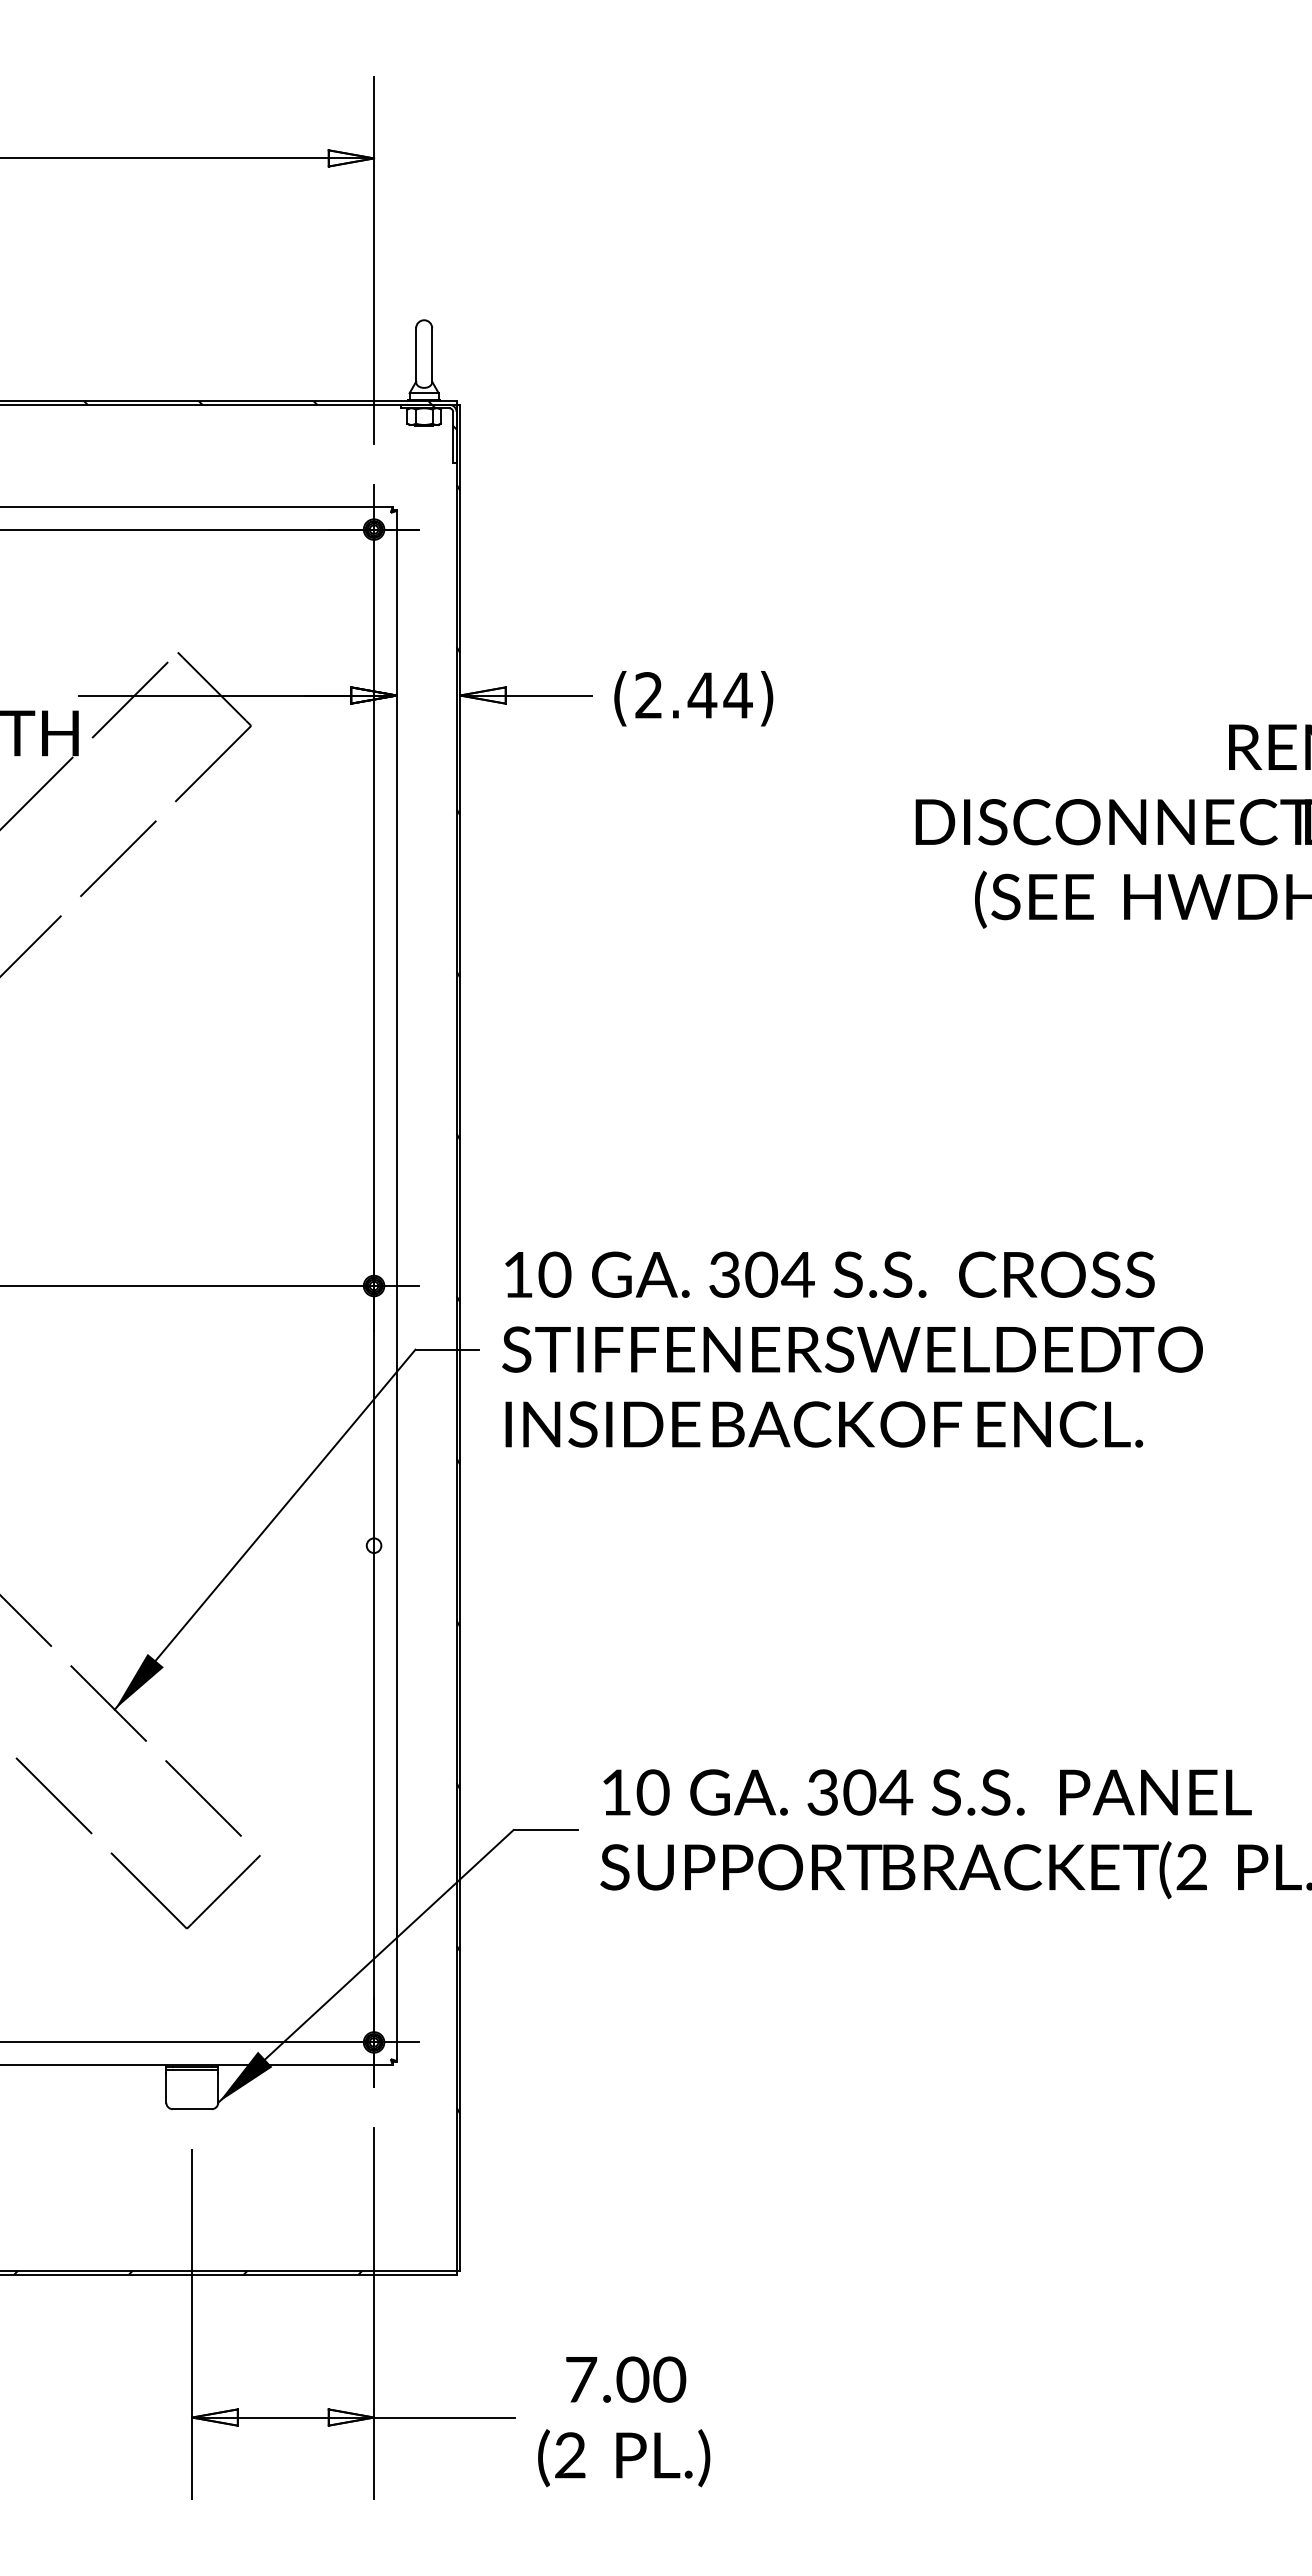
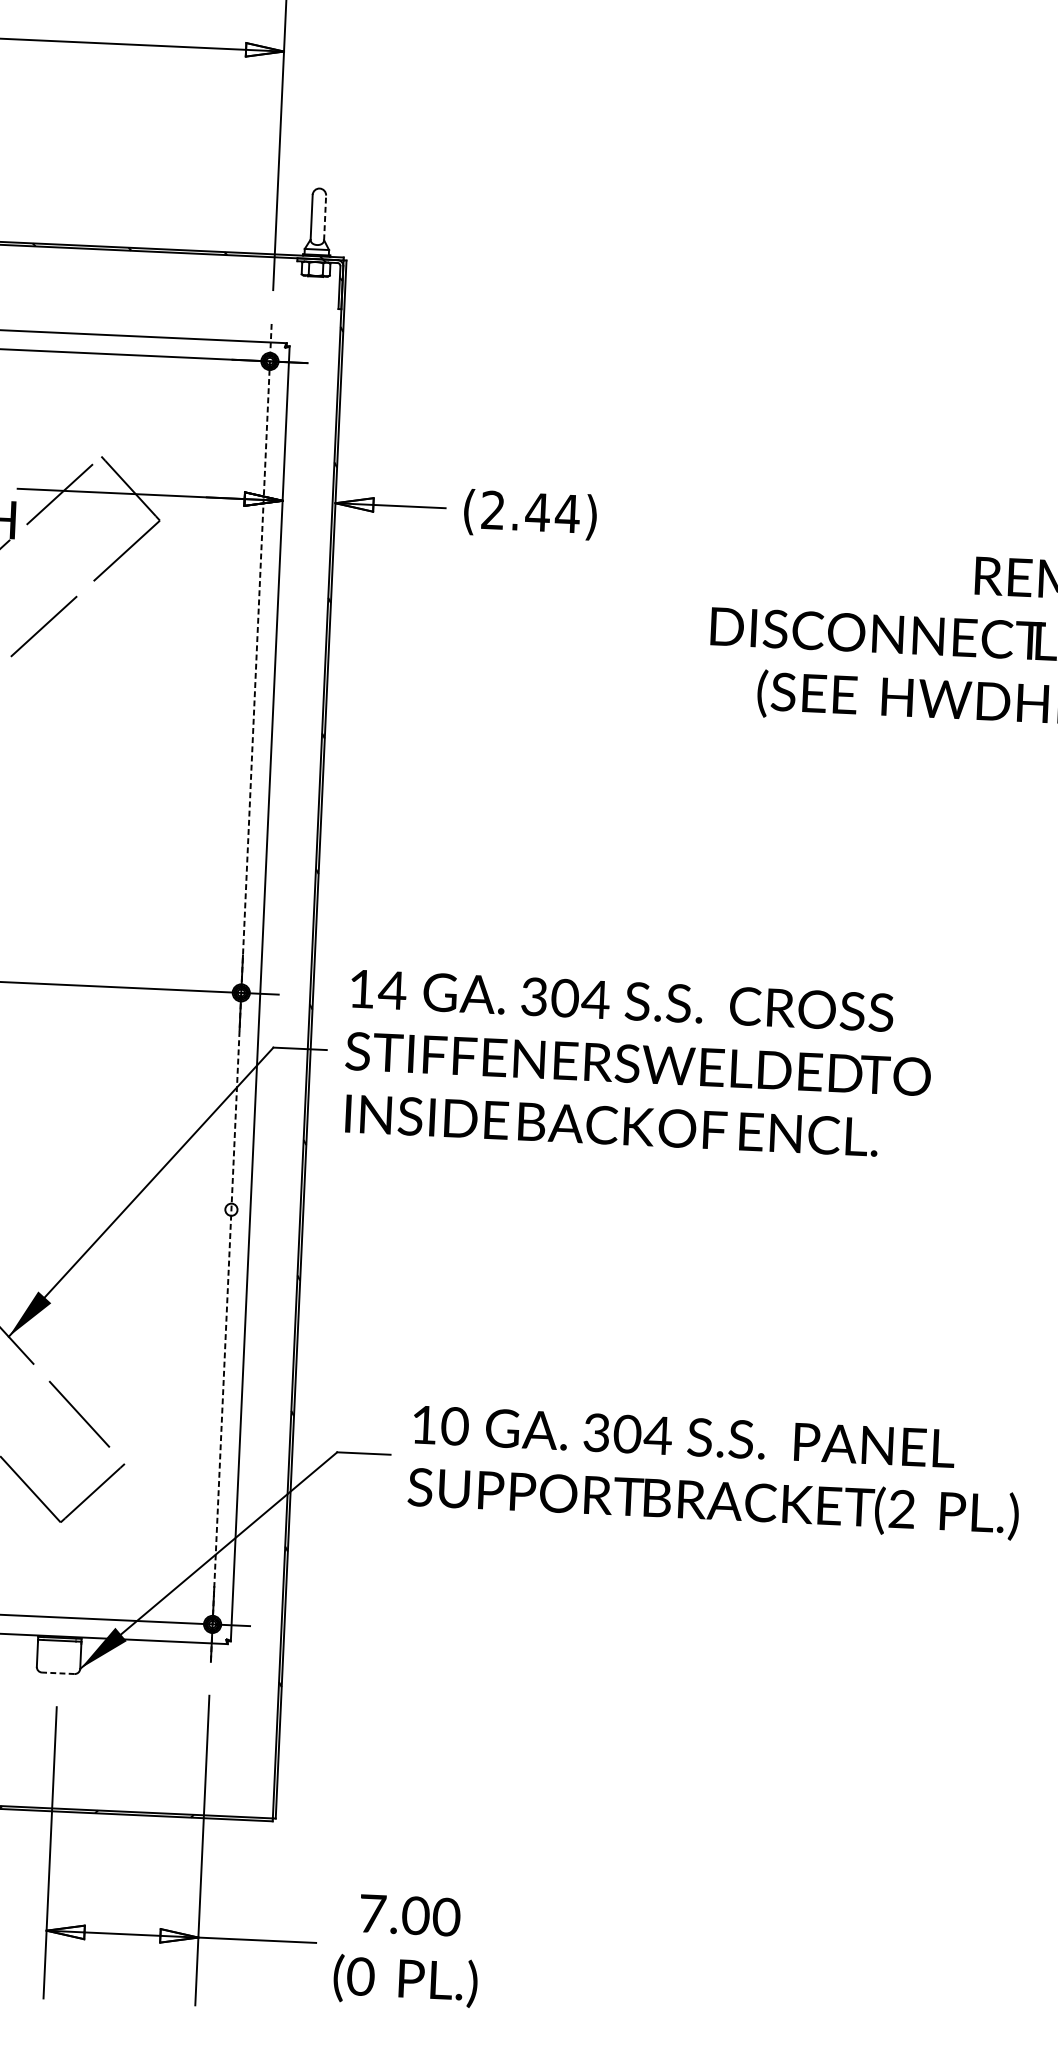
line: (432, 355) -> (325, 218), solid -> dashed
text: (554, 1274) -> (392, 990), 10 -> 14
line: (374, 1286) -> (241, 993), solid -> dashed
line: (191, 2109) -> (57, 1673), solid -> dashed
text: (570, 2455) -> (360, 1976), (2 -> (0

